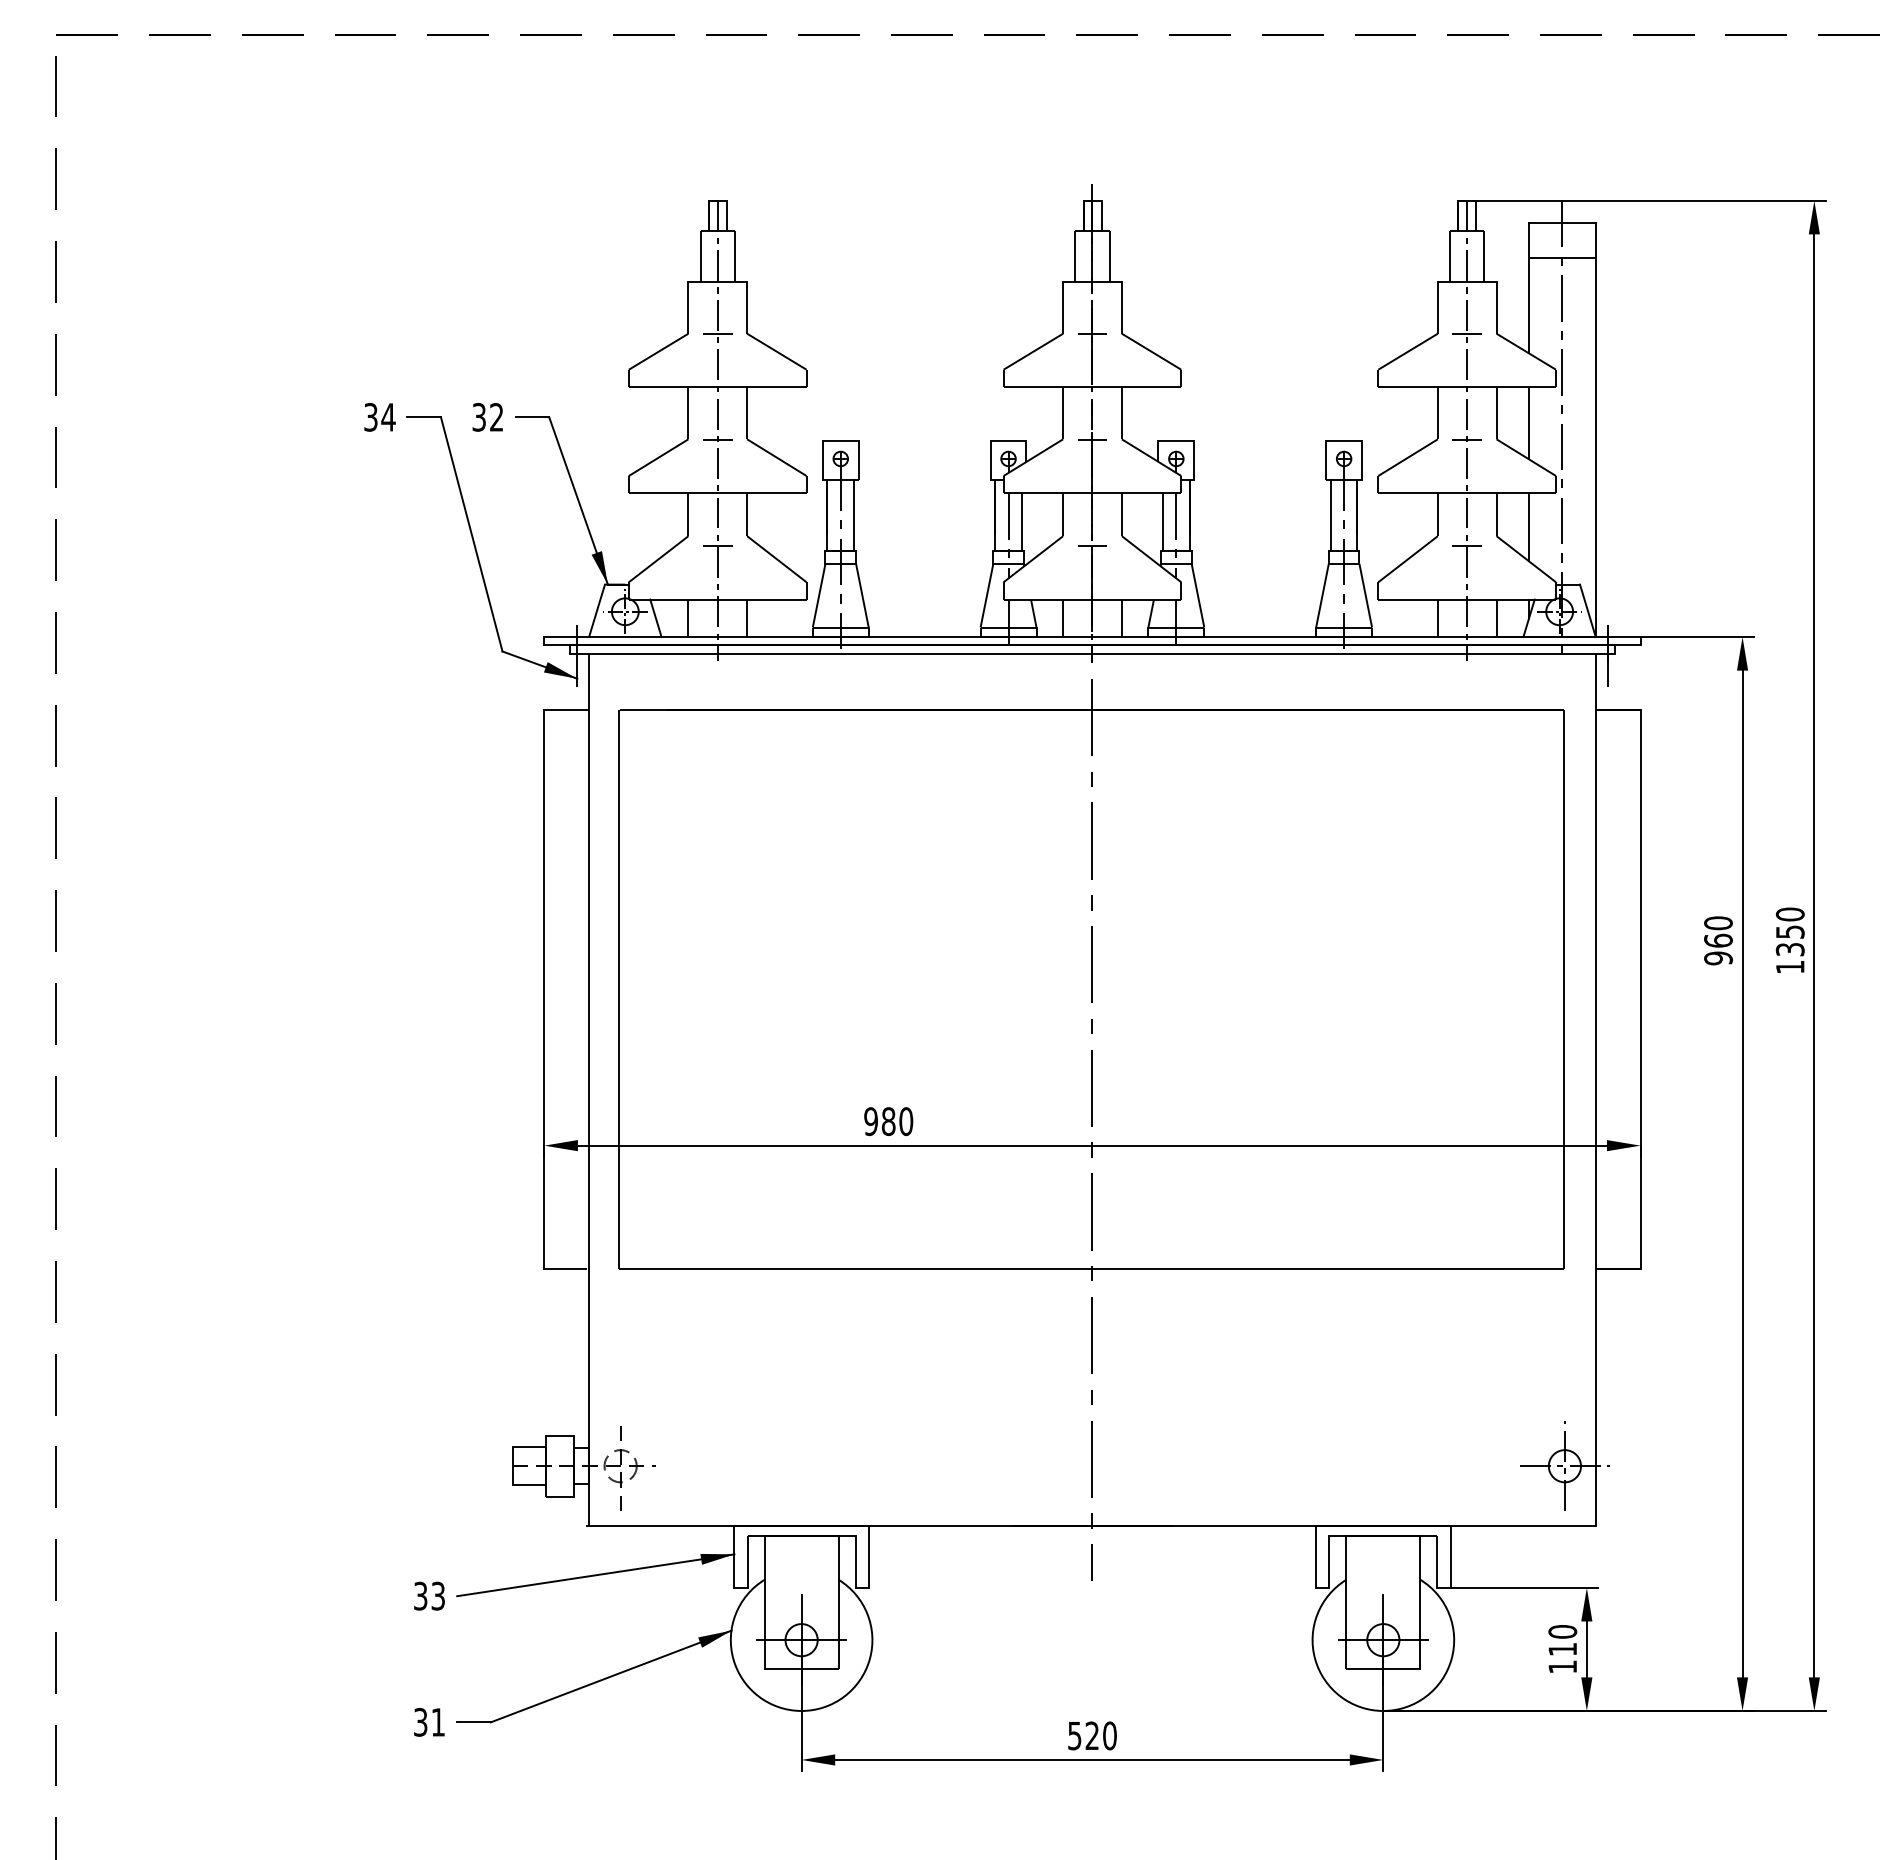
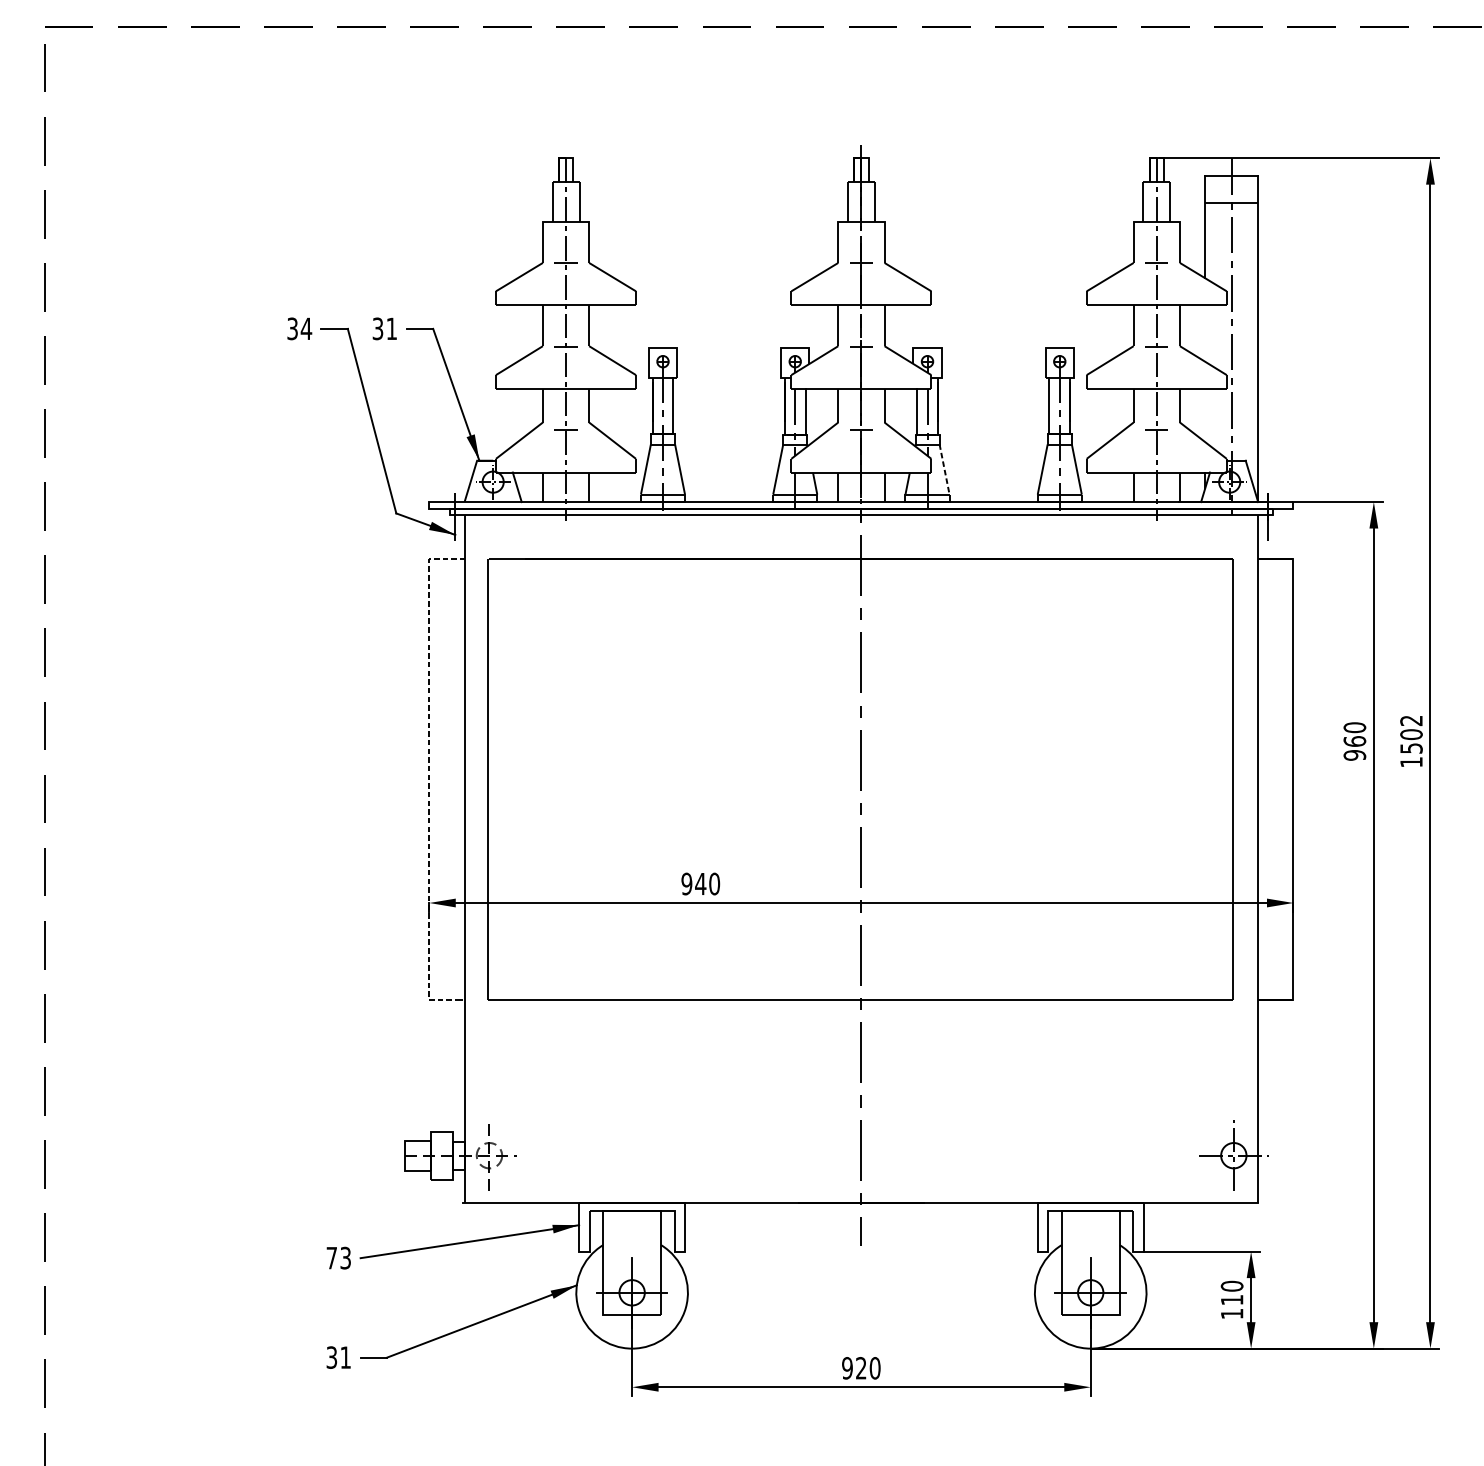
text: (496, 417) -> (391, 328), 32 -> 31
line: (1528, 422) -> (1205, 332), removed
line: (1528, 527) -> (1205, 415), removed
line: (1198, 596) -> (944, 470), solid -> dashed
text: (1789, 931) -> (1410, 734), 1350 -> 1502
line: (544, 986) -> (429, 777), solid -> dashed
text: (888, 1121) -> (700, 883), 980 -> 940
text: (420, 1595) -> (331, 1257), 33 -> 73
text: (1074, 1735) -> (847, 1367), 520 -> 920

